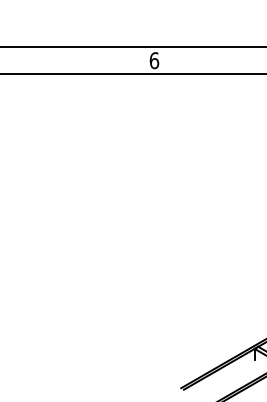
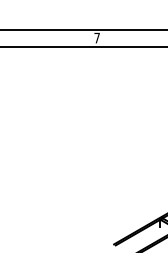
text: (154, 59) -> (97, 37), 6 -> 7

